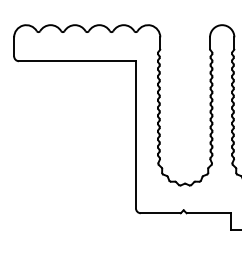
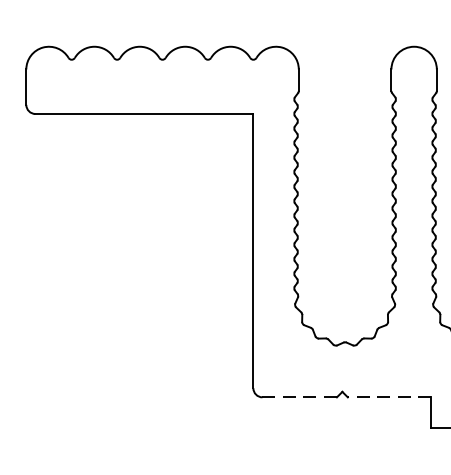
line: (160, 213) -> (299, 397), solid -> dashed
line: (208, 213) -> (388, 397), solid -> dashed

